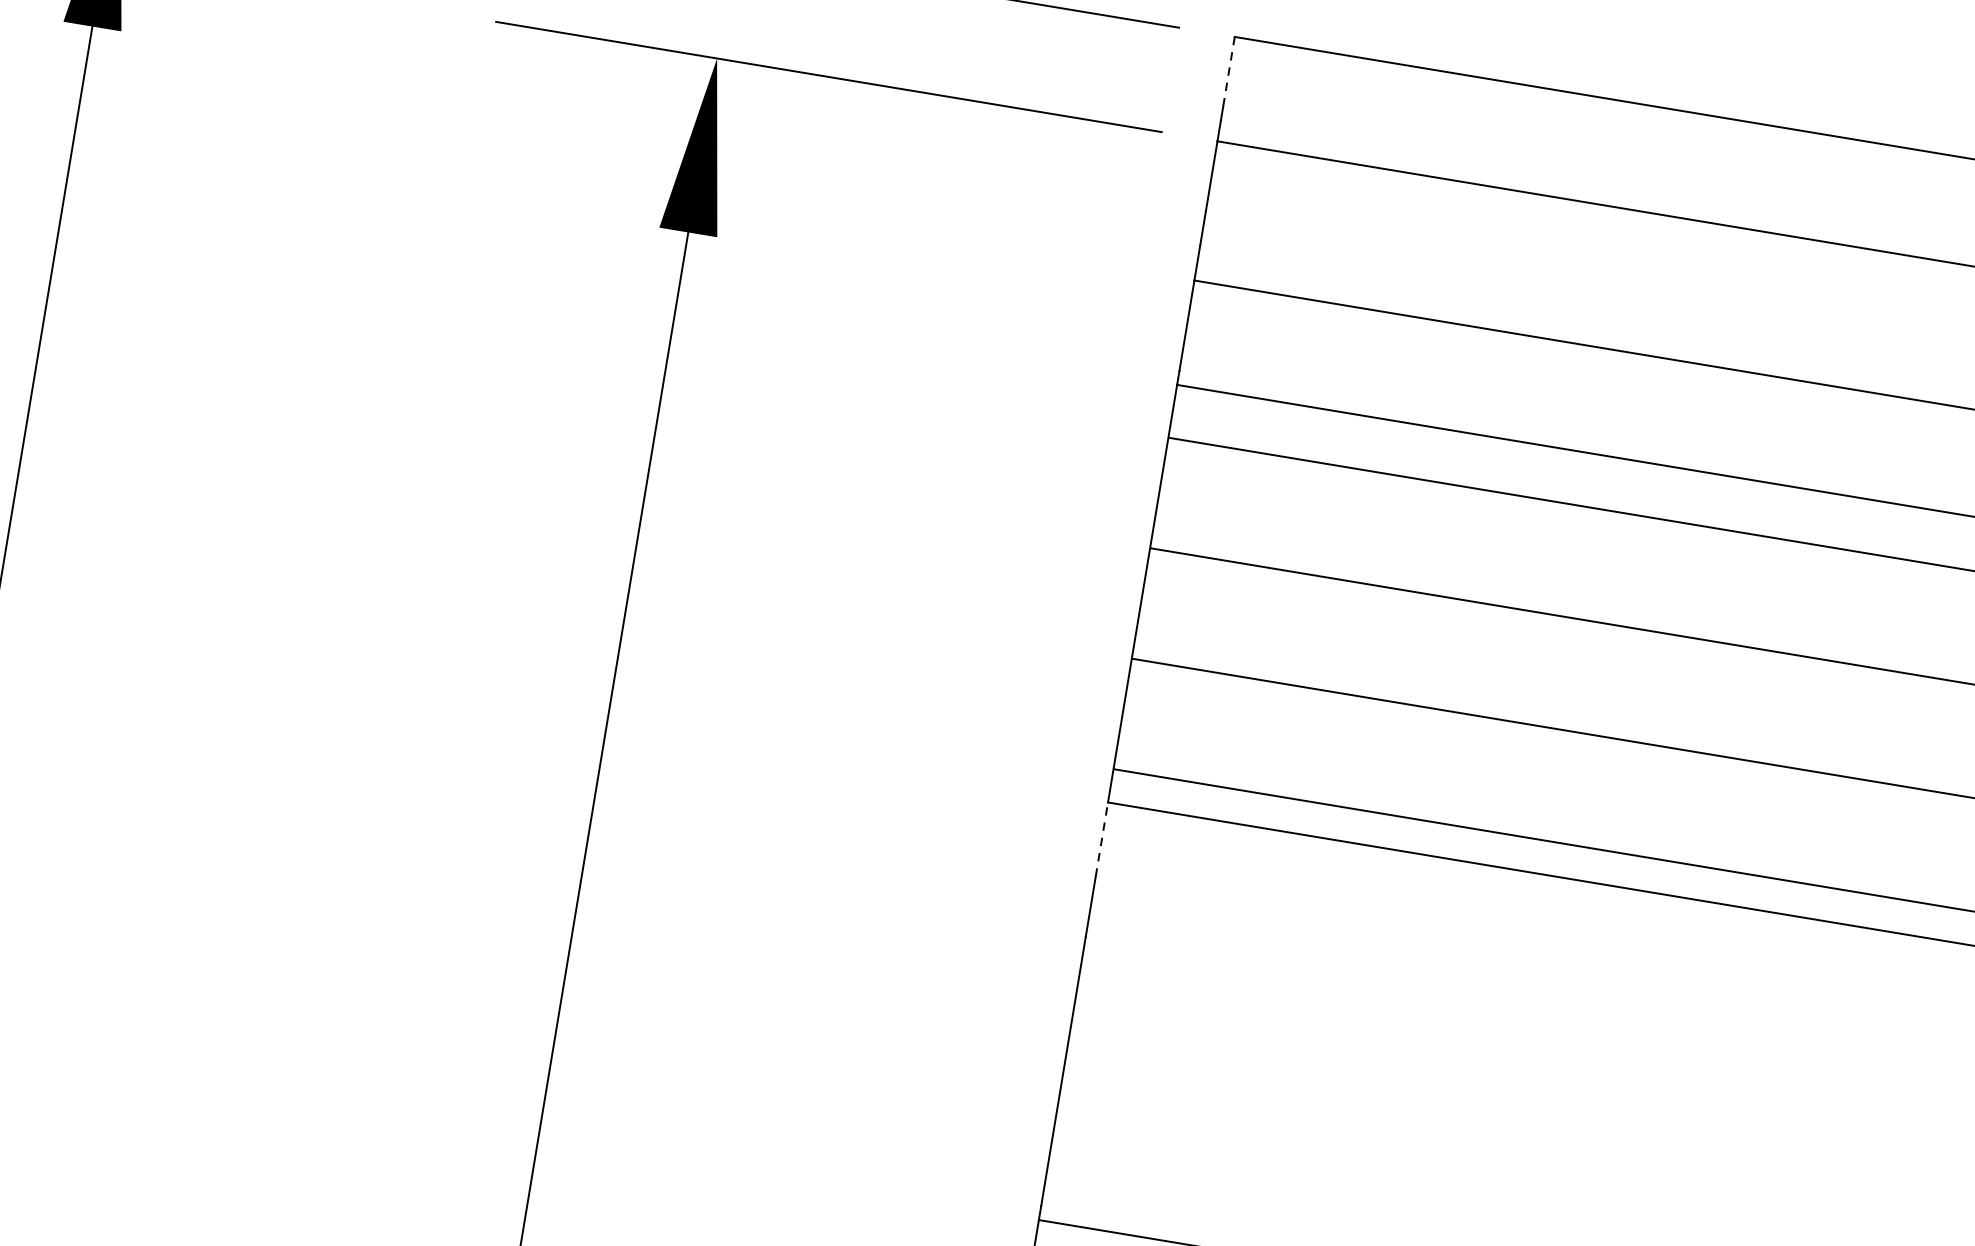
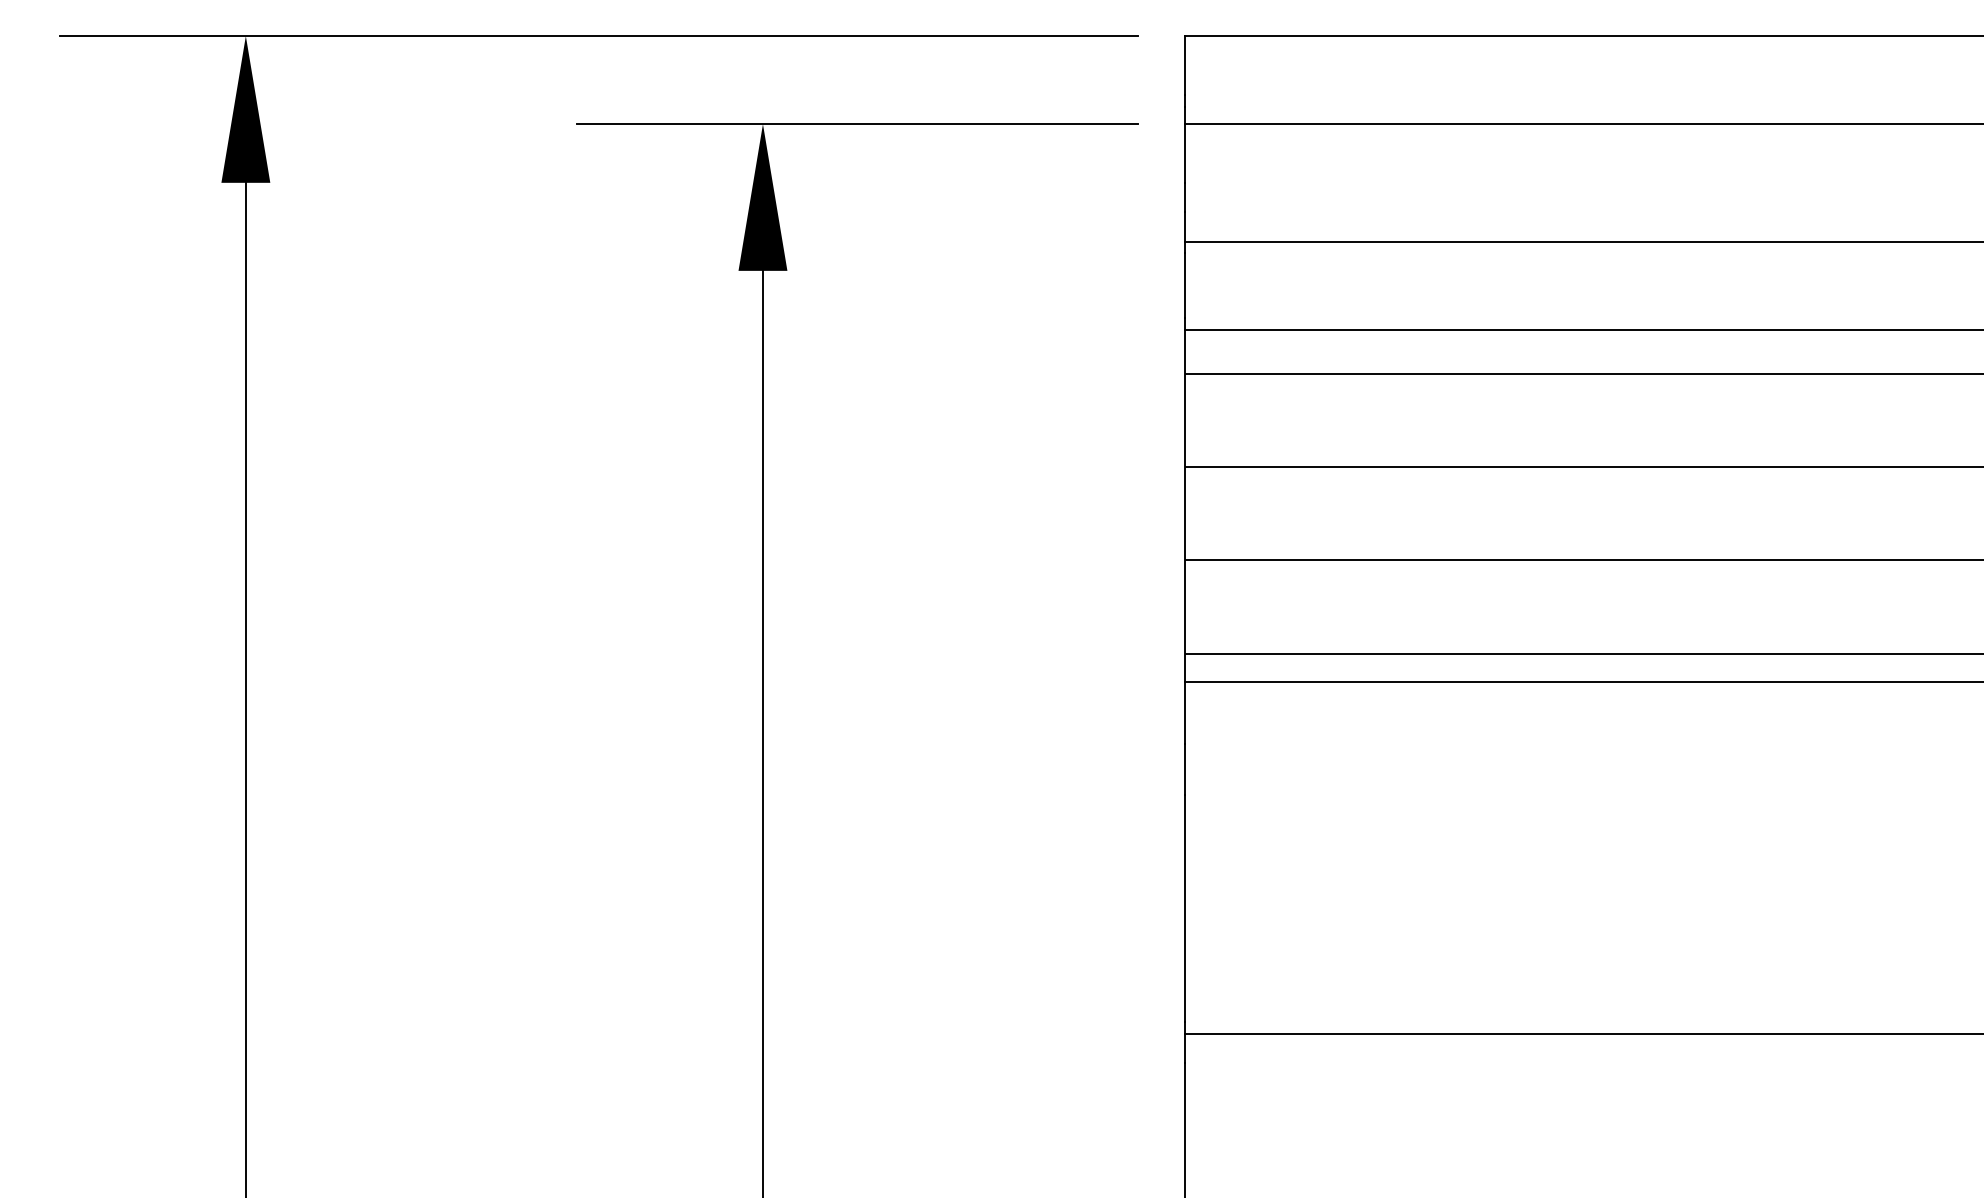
line: (1228, 71) -> (1184, 65), dashed -> solid
line: (1101, 838) -> (1184, 712), dashed -> solid

